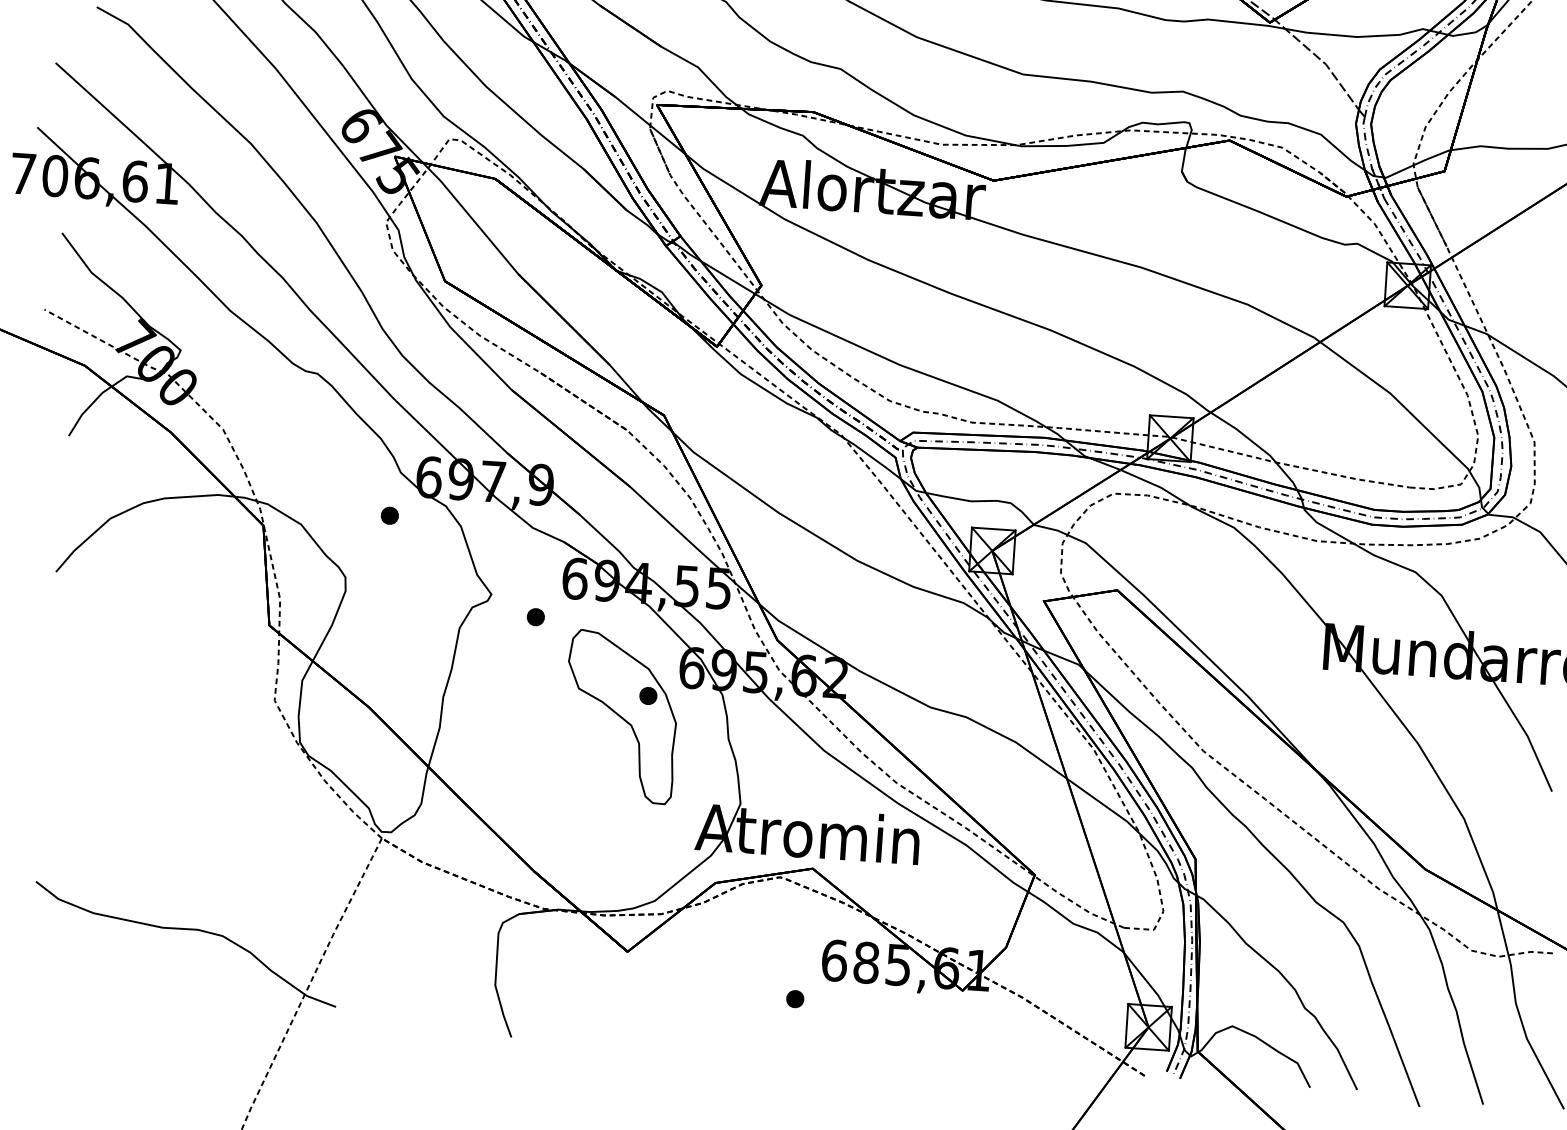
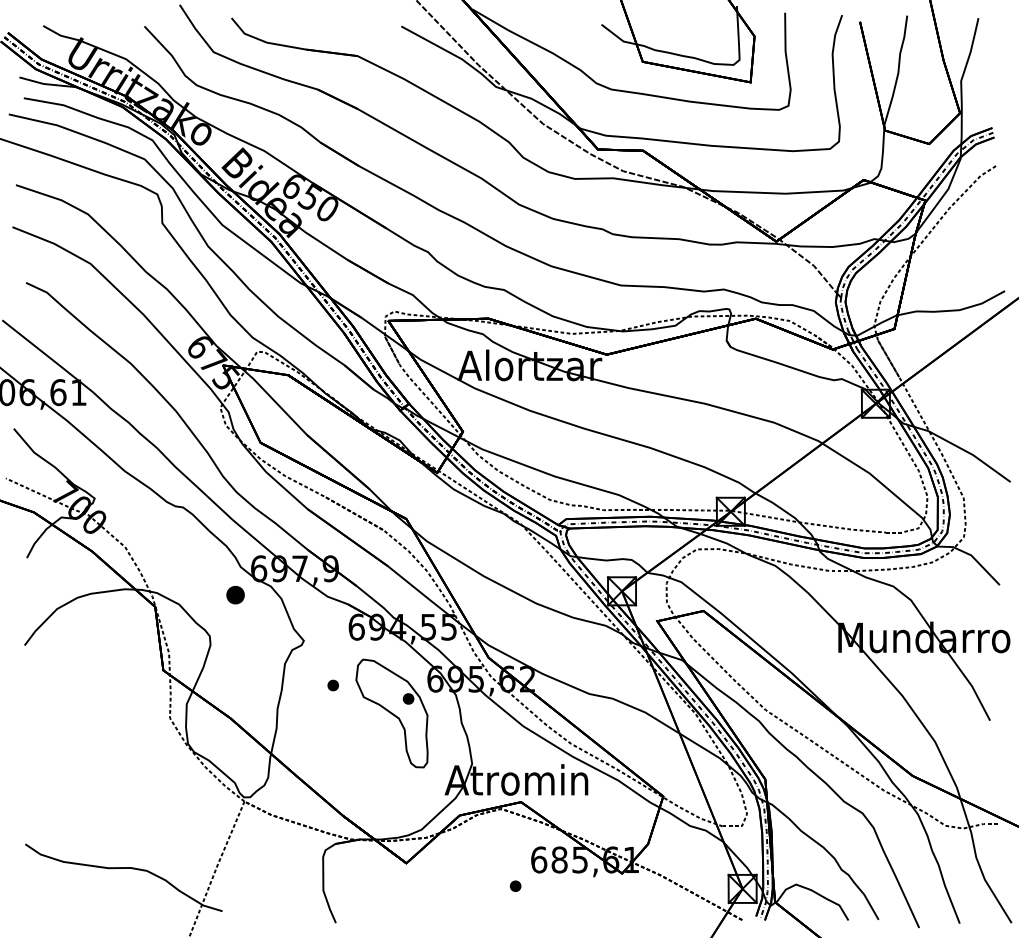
part: (389, 514) -> (235, 594), size x1.6
part: (534, 617) -> (332, 685), moved

